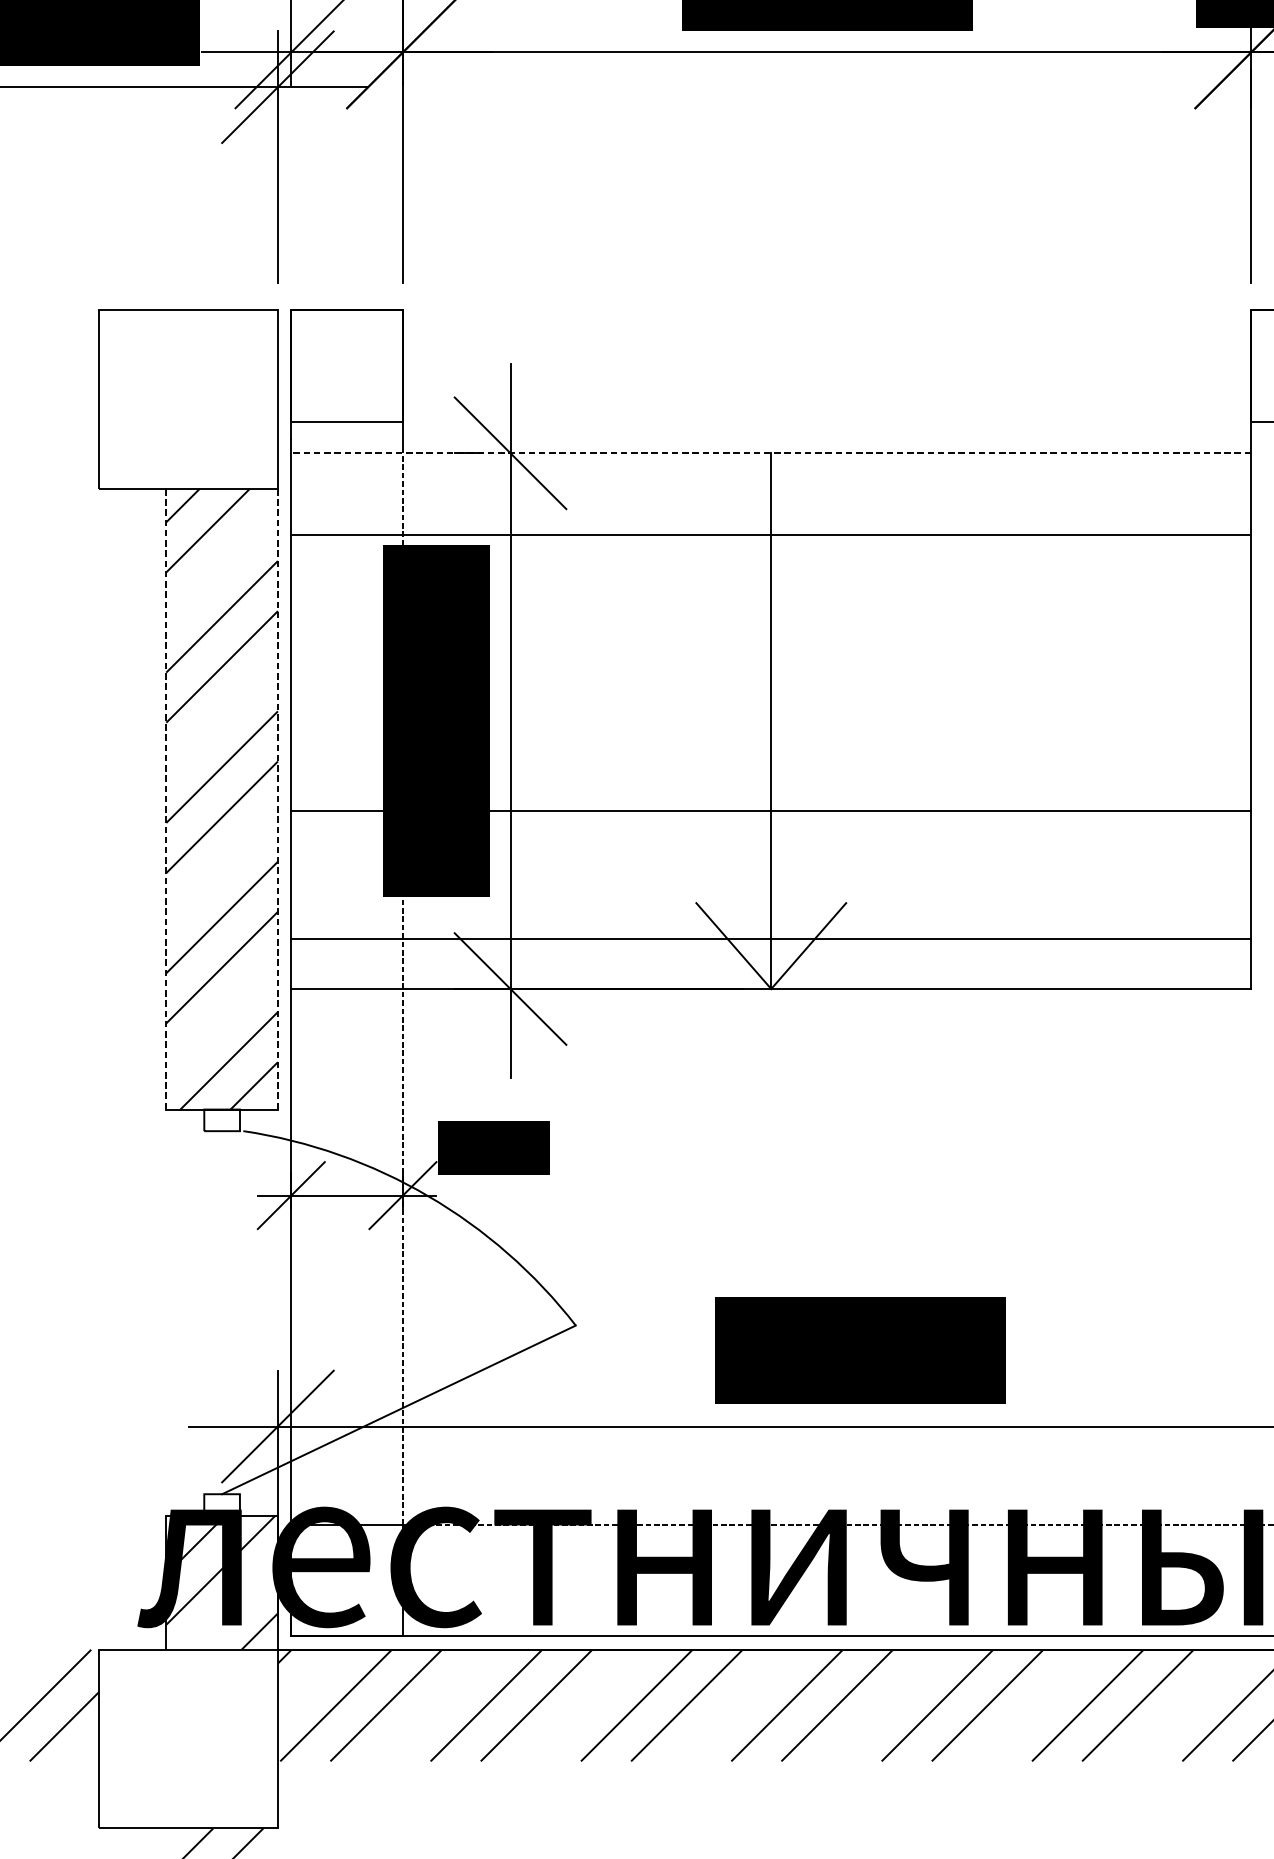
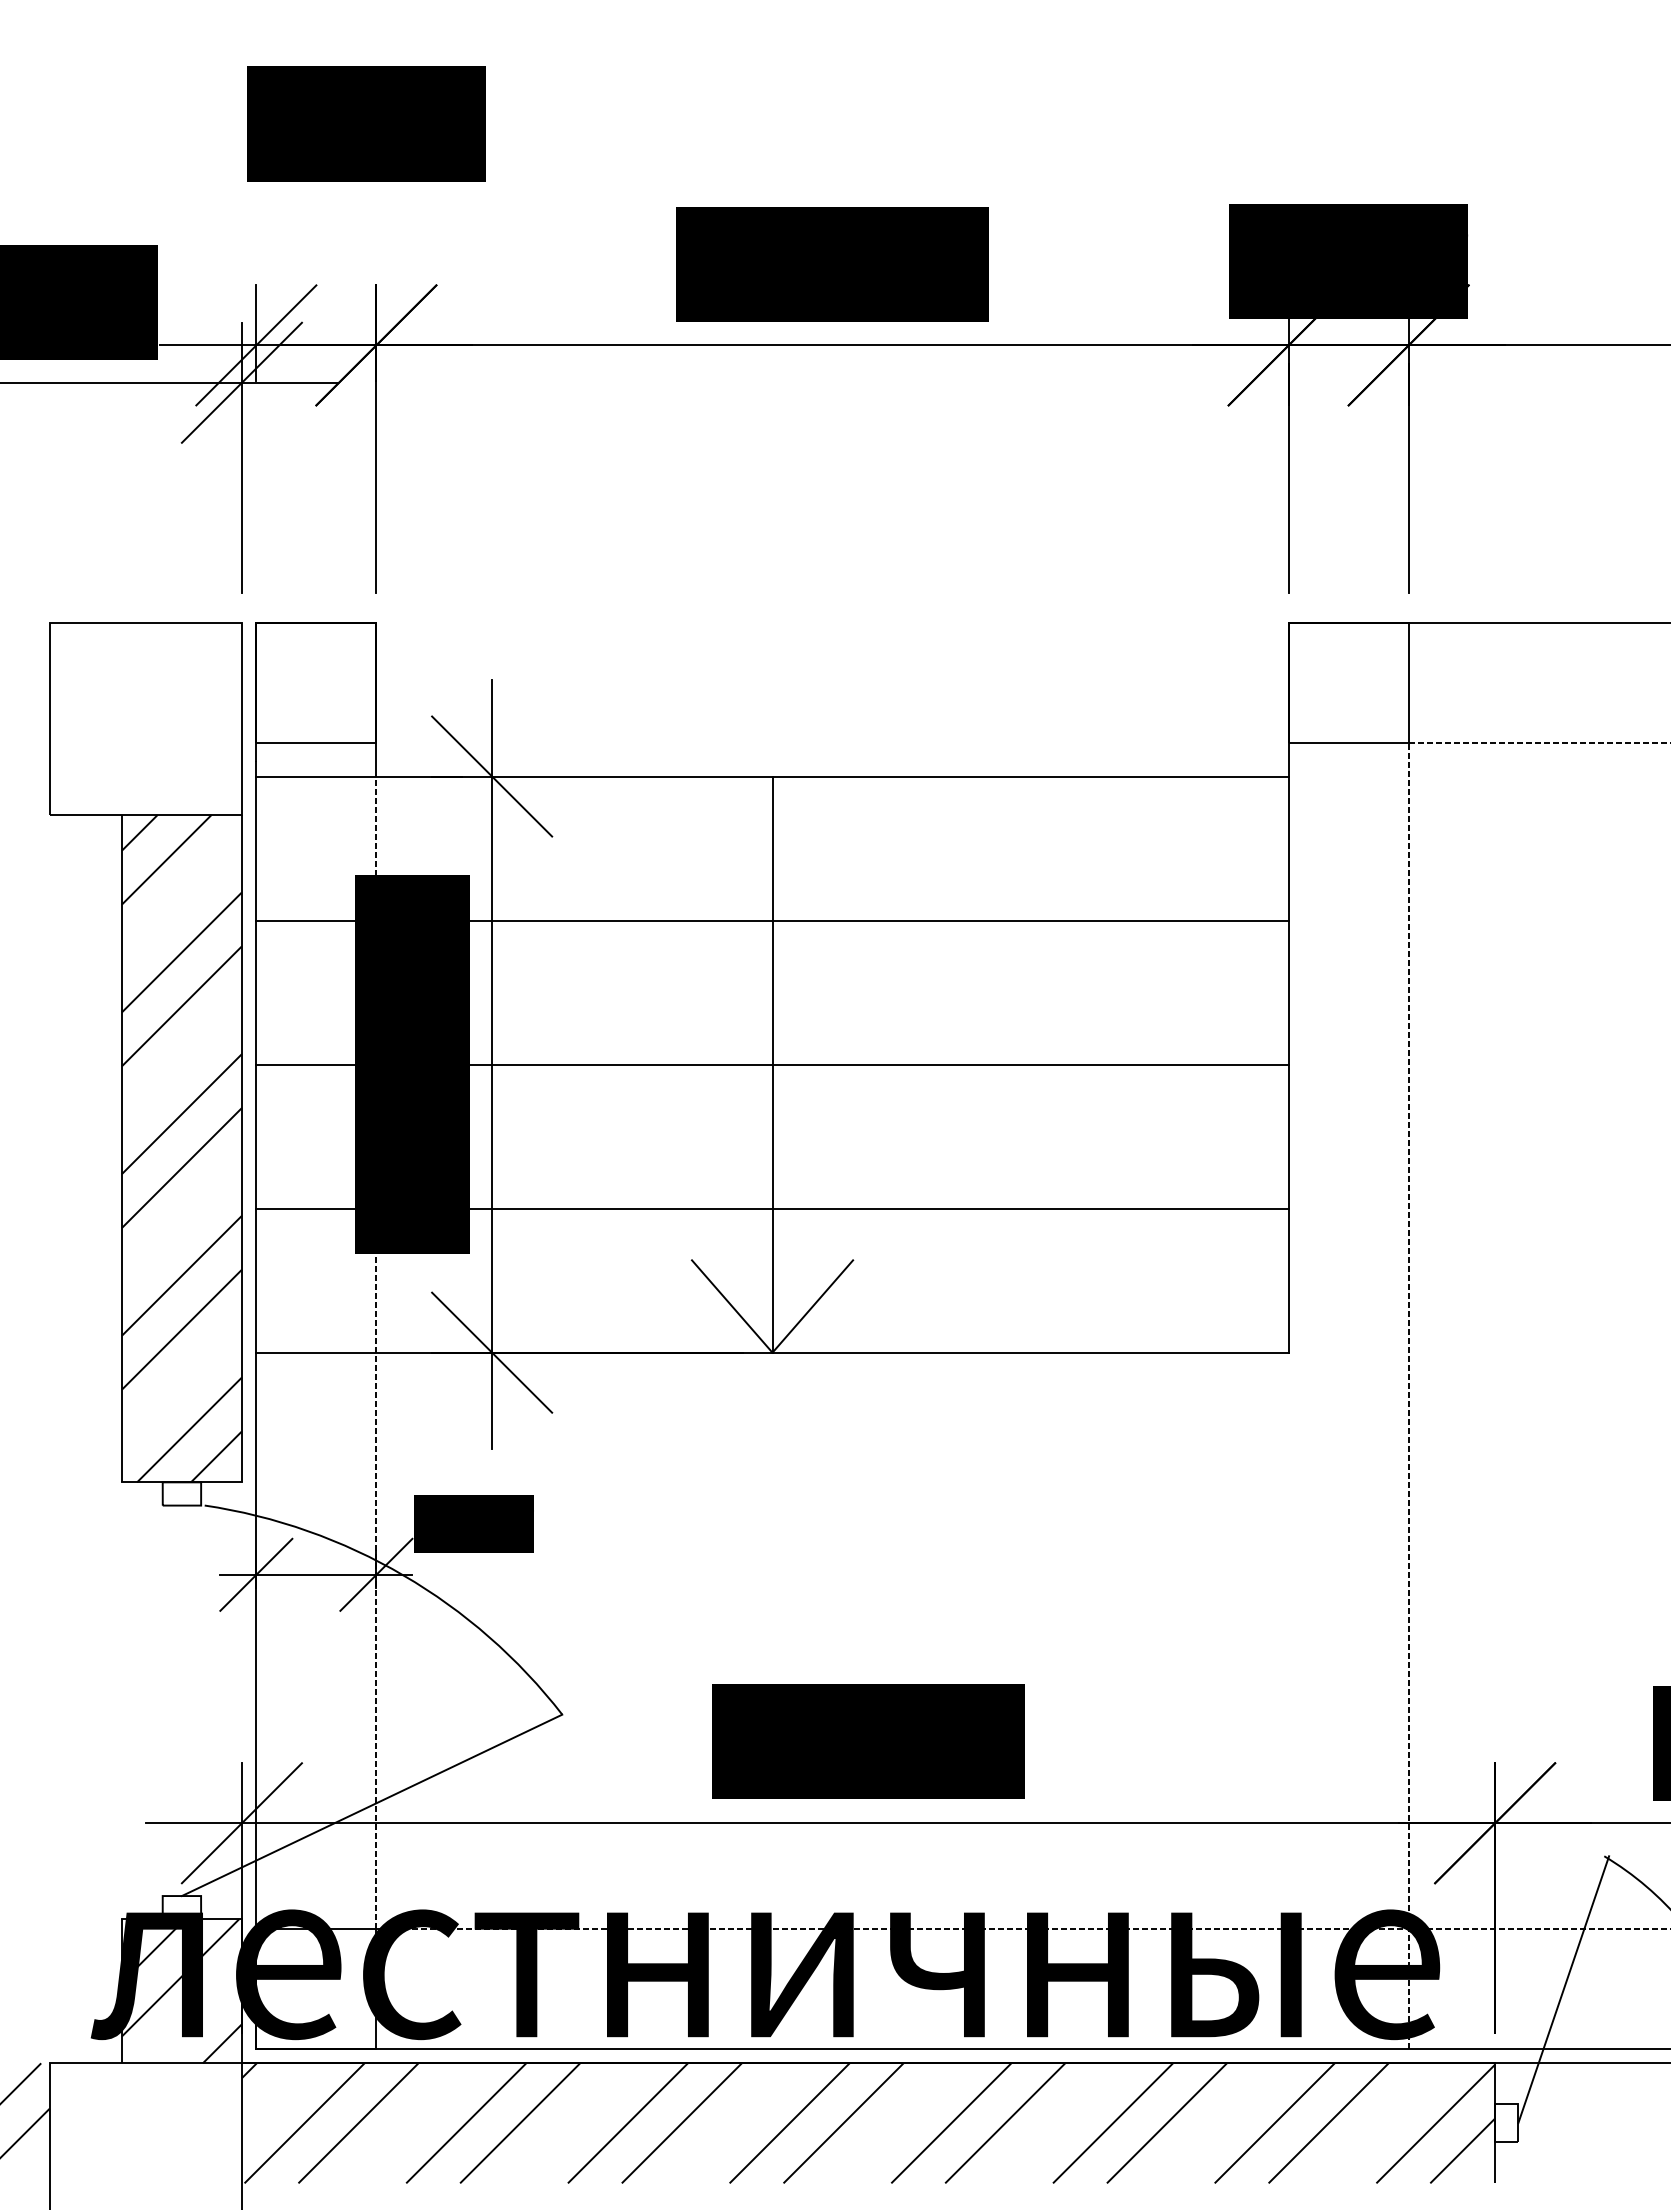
line: (771, 453) -> (772, 776), dashed -> solid
line: (771, 535) -> (772, 920), moved
line: (165, 799) -> (121, 1148), dashed -> solid
line: (277, 799) -> (241, 1148), dashed -> solid
line: (771, 811) -> (772, 1064), moved
line: (771, 938) -> (772, 1208), moved

